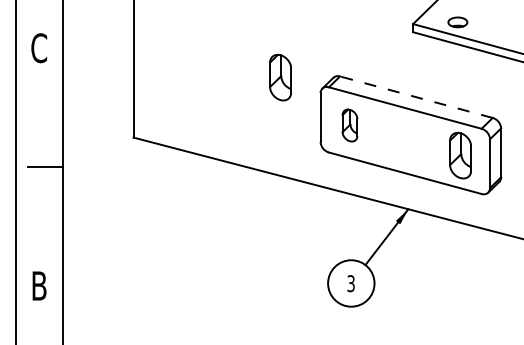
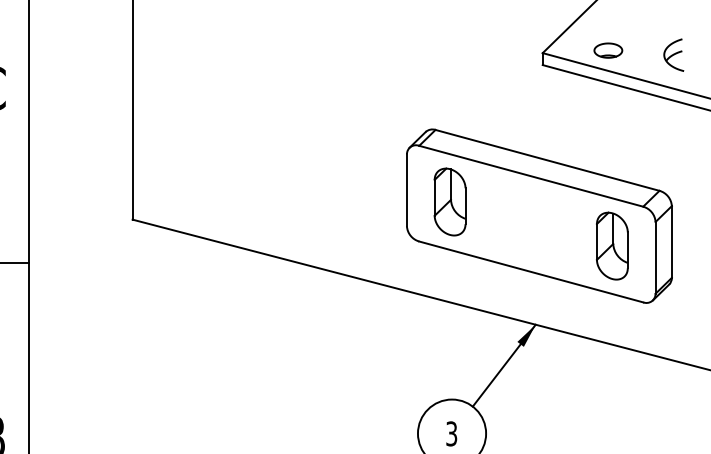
part: (502, 25) -> (673, 55), added
part: (280, 77) -> (348, 131), removed
line: (415, 97) -> (546, 160), dashed -> solid
part: (349, 125) -> (449, 201), size x1.43

